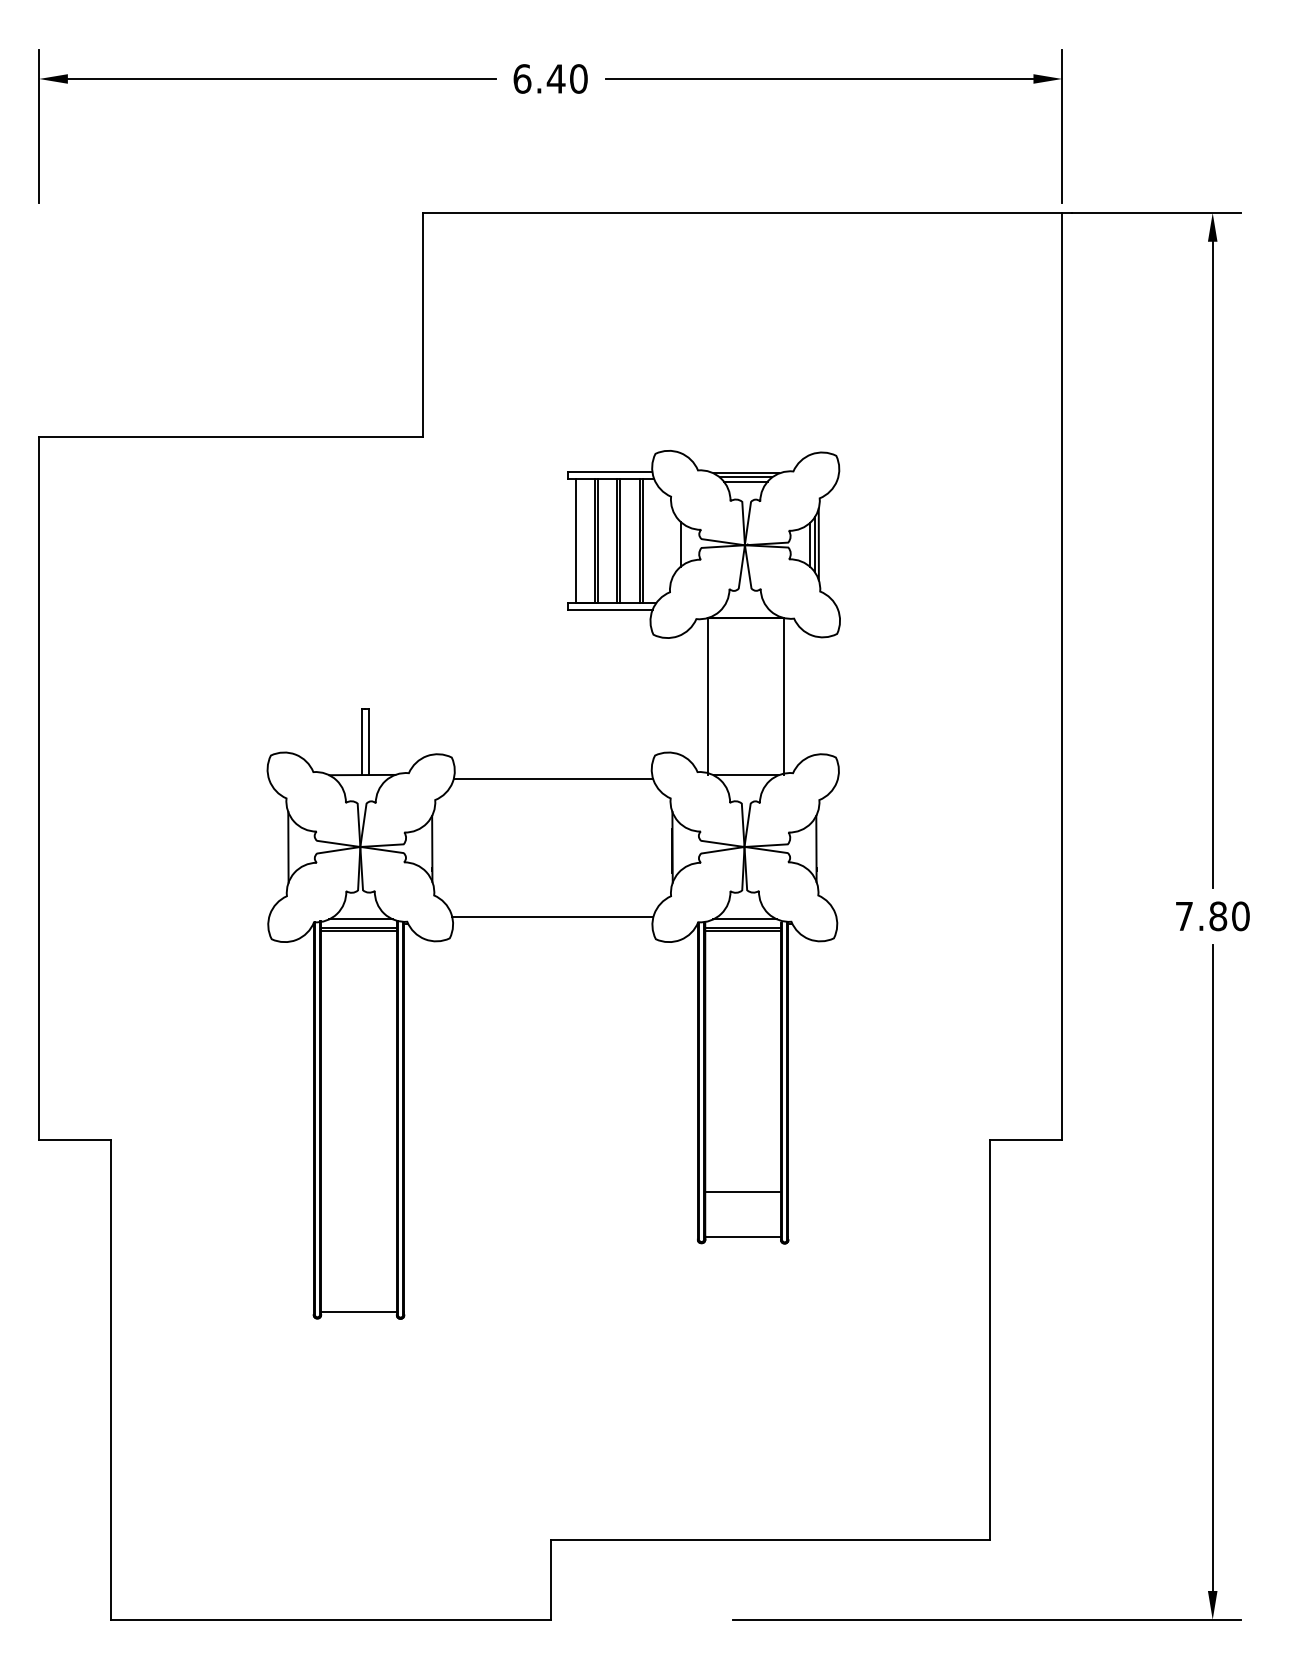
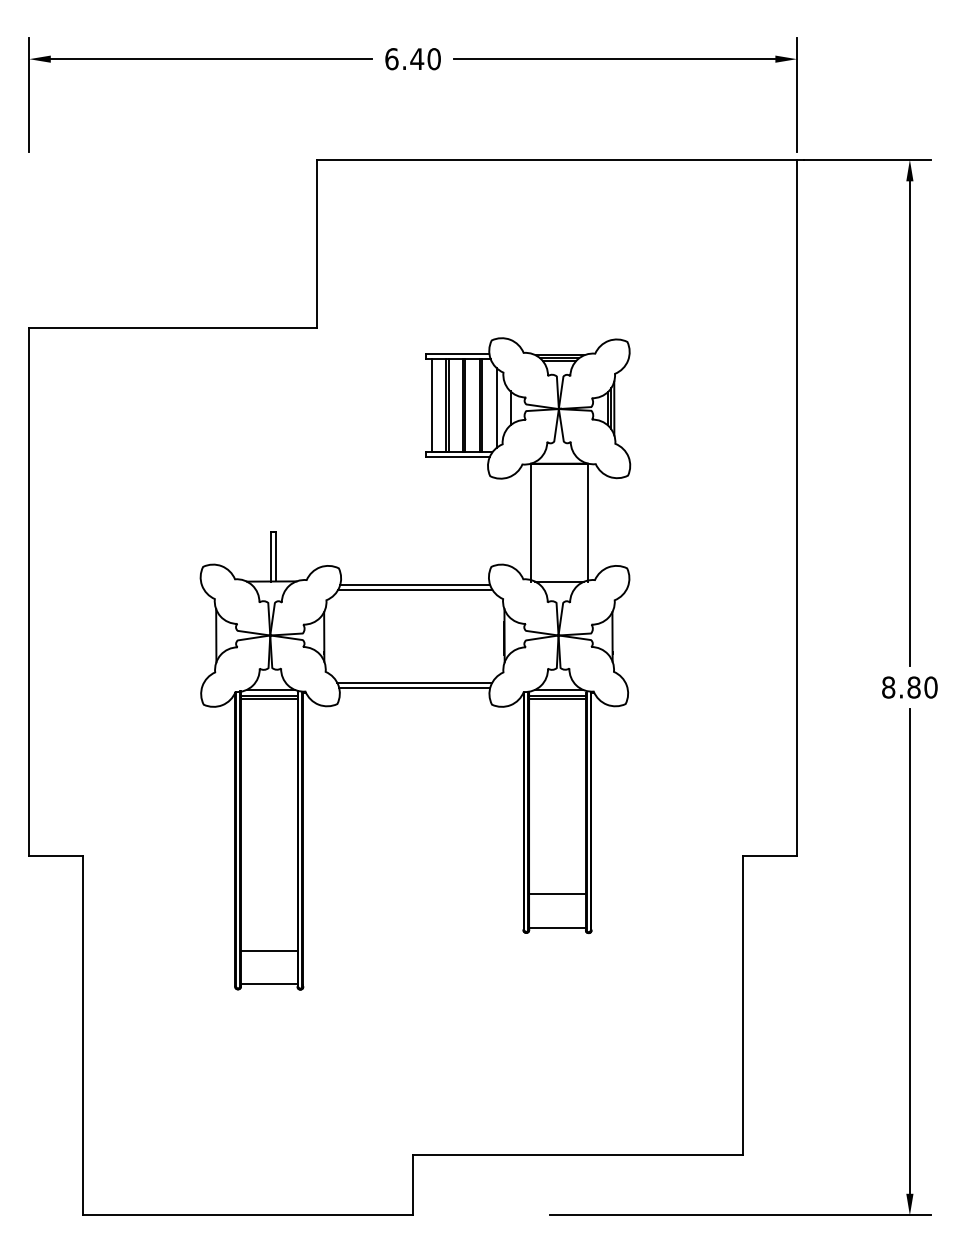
line: (661, 543) -> (496, 407), added
line: (553, 785) -> (415, 589), added
line: (552, 909) -> (414, 682), added
text: (1184, 916) -> (888, 687), 7.80 -> 8.80
line: (357, 1266) -> (268, 950), added

